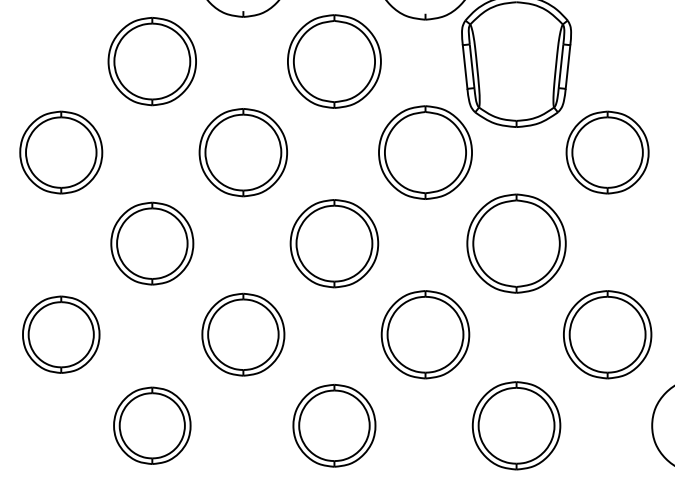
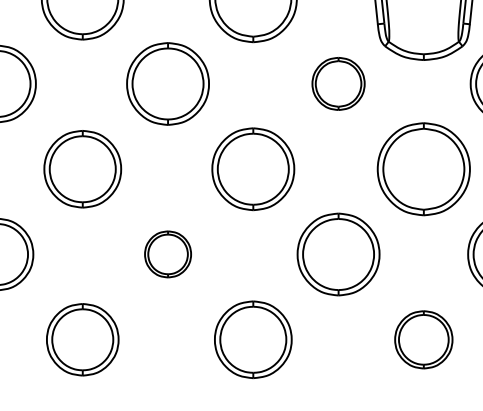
part: (425, 152) -> (338, 83), size x0.6
part: (243, 334) -> (168, 254), size x0.6
part: (516, 425) -> (423, 339), size x0.7

